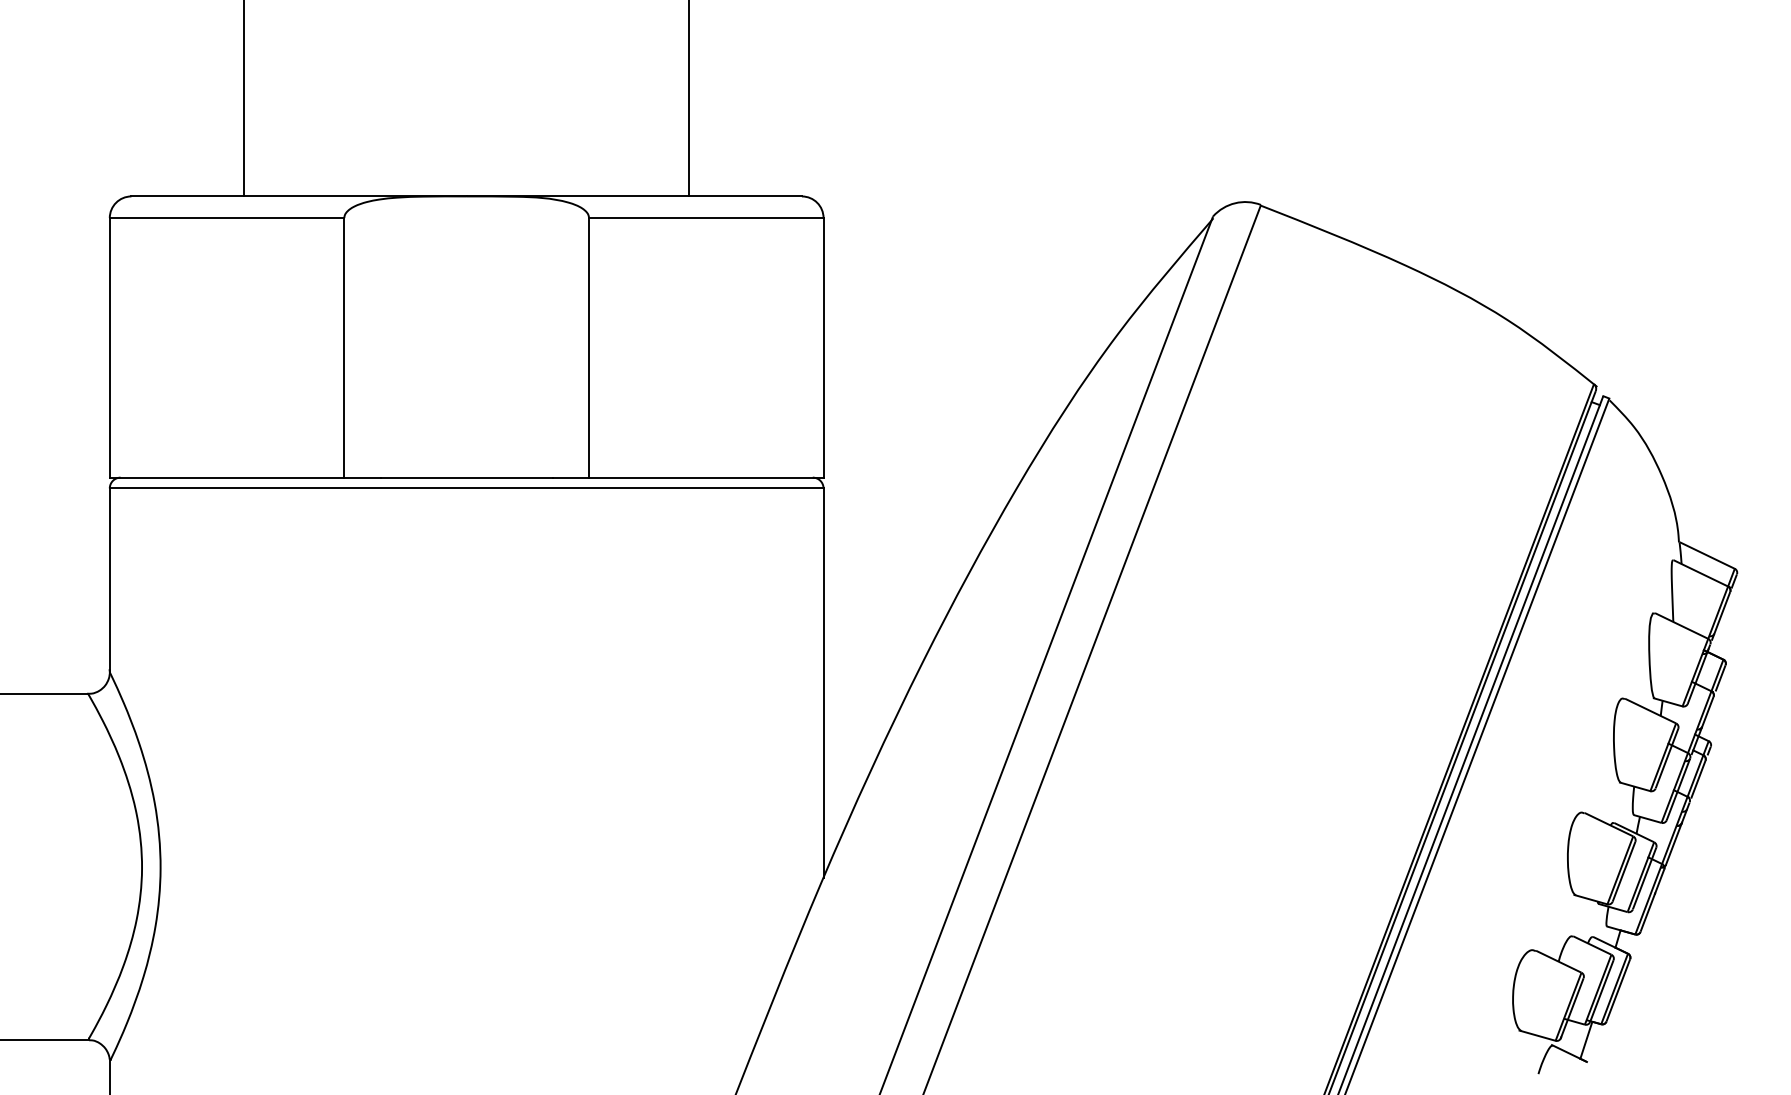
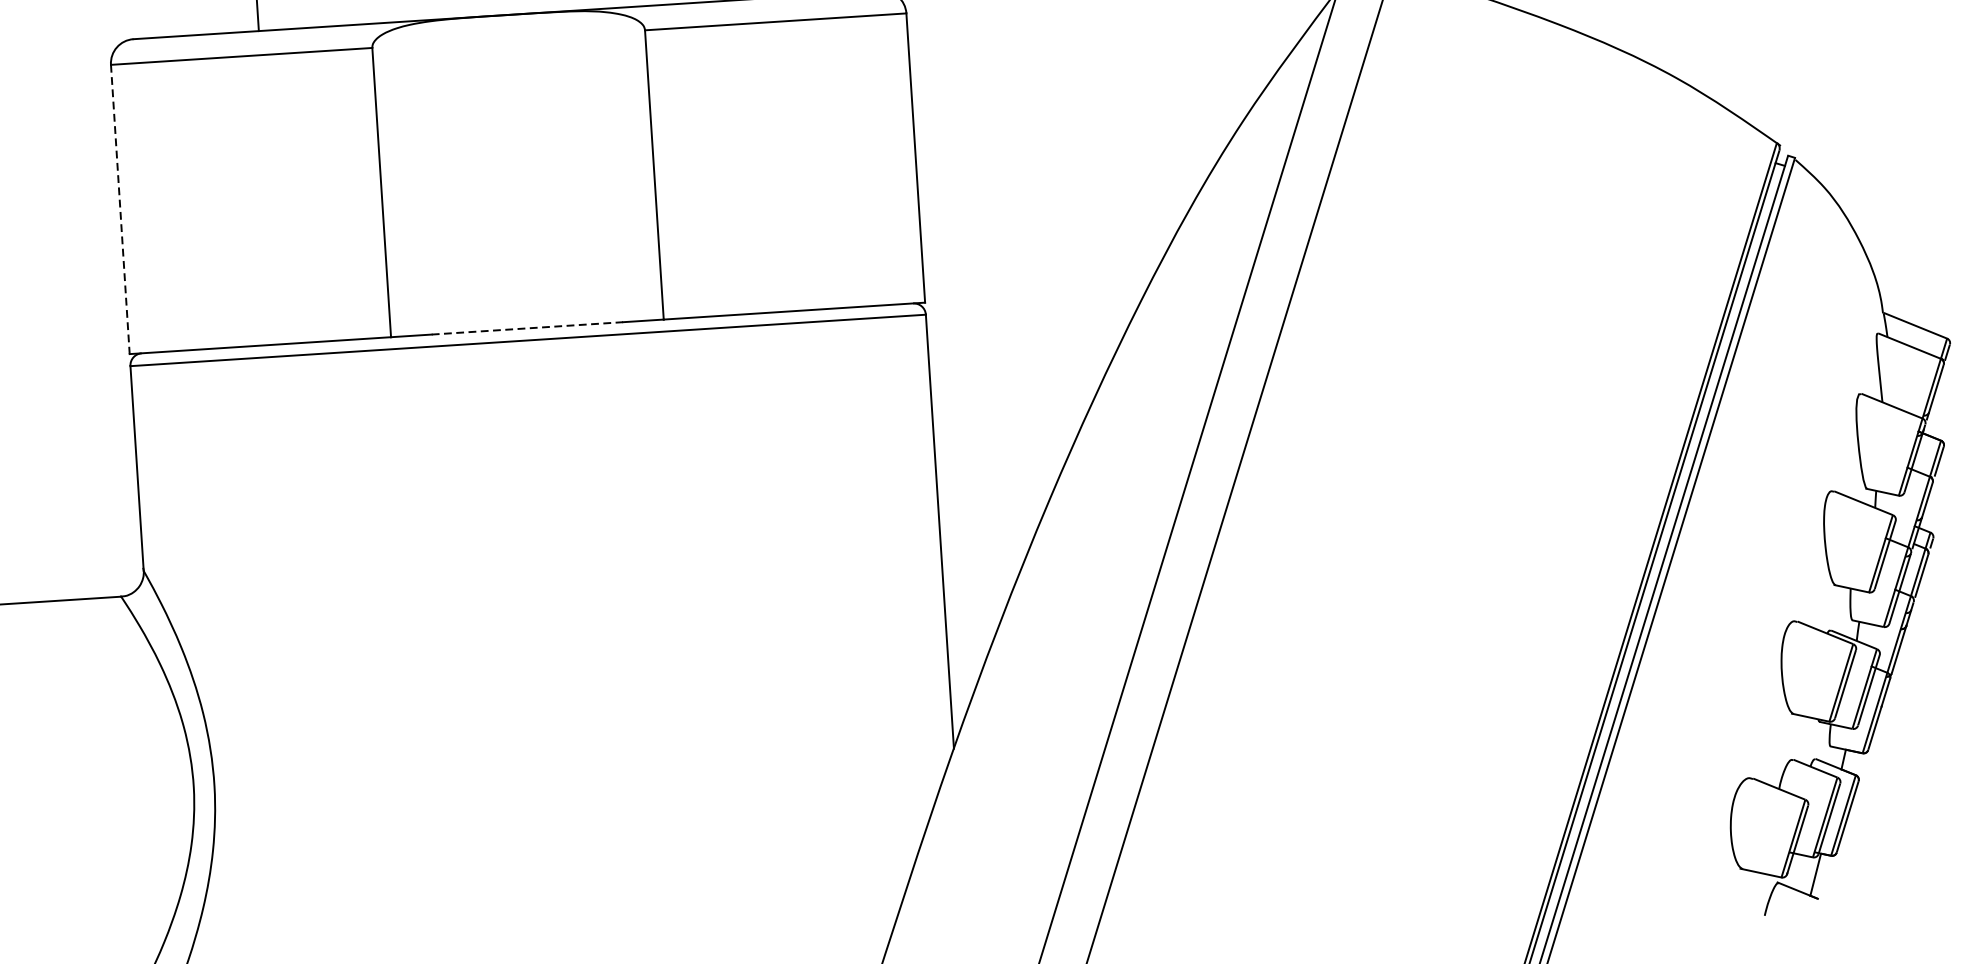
line: (109, 347) -> (119, 209), solid -> dashed
line: (466, 477) -> (527, 328), solid -> dashed

